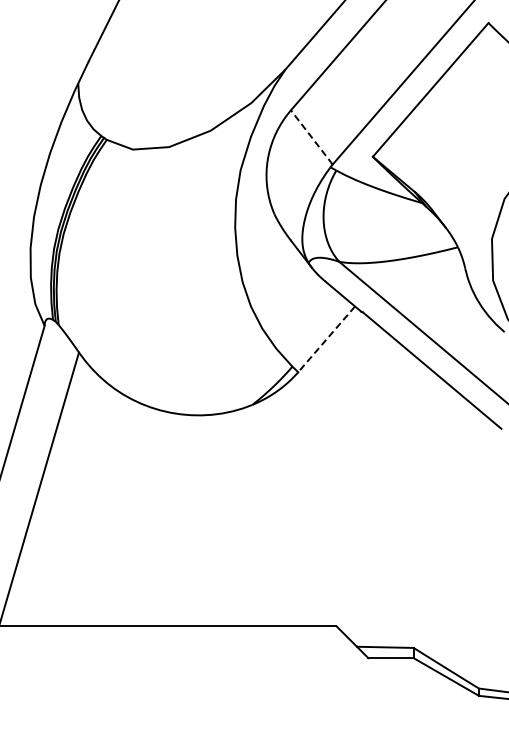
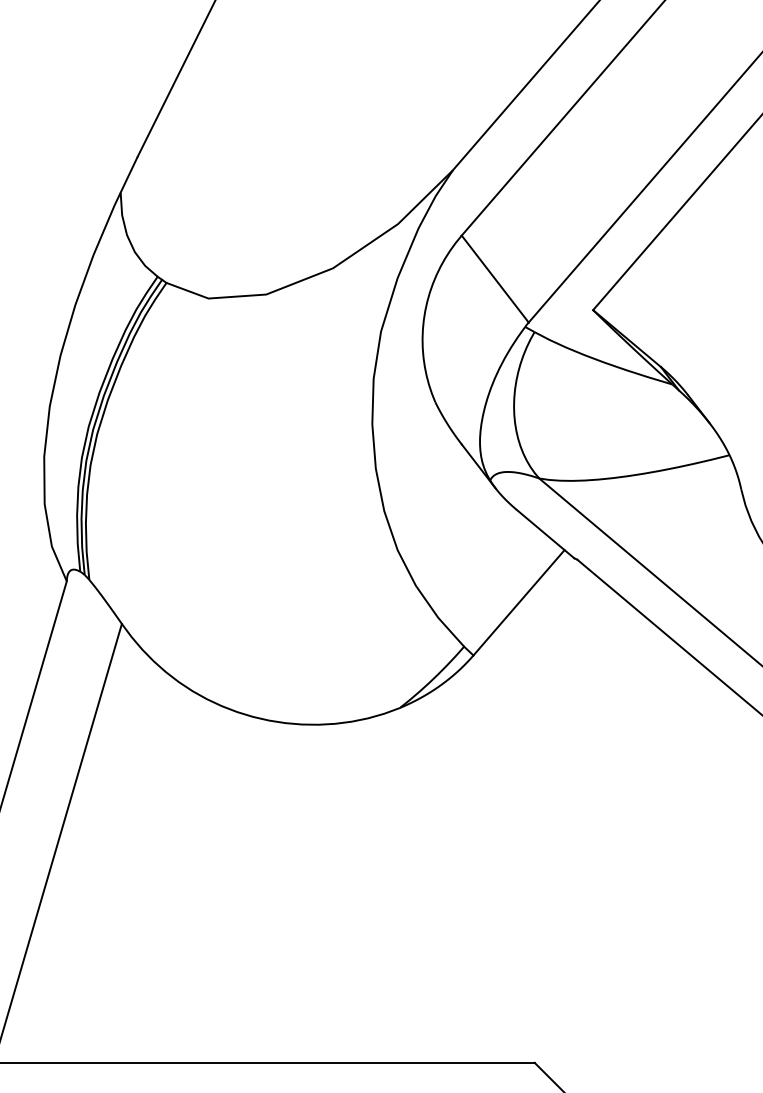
line: (311, 137) -> (494, 279), dashed -> solid
line: (326, 339) -> (518, 603), dashed -> solid

